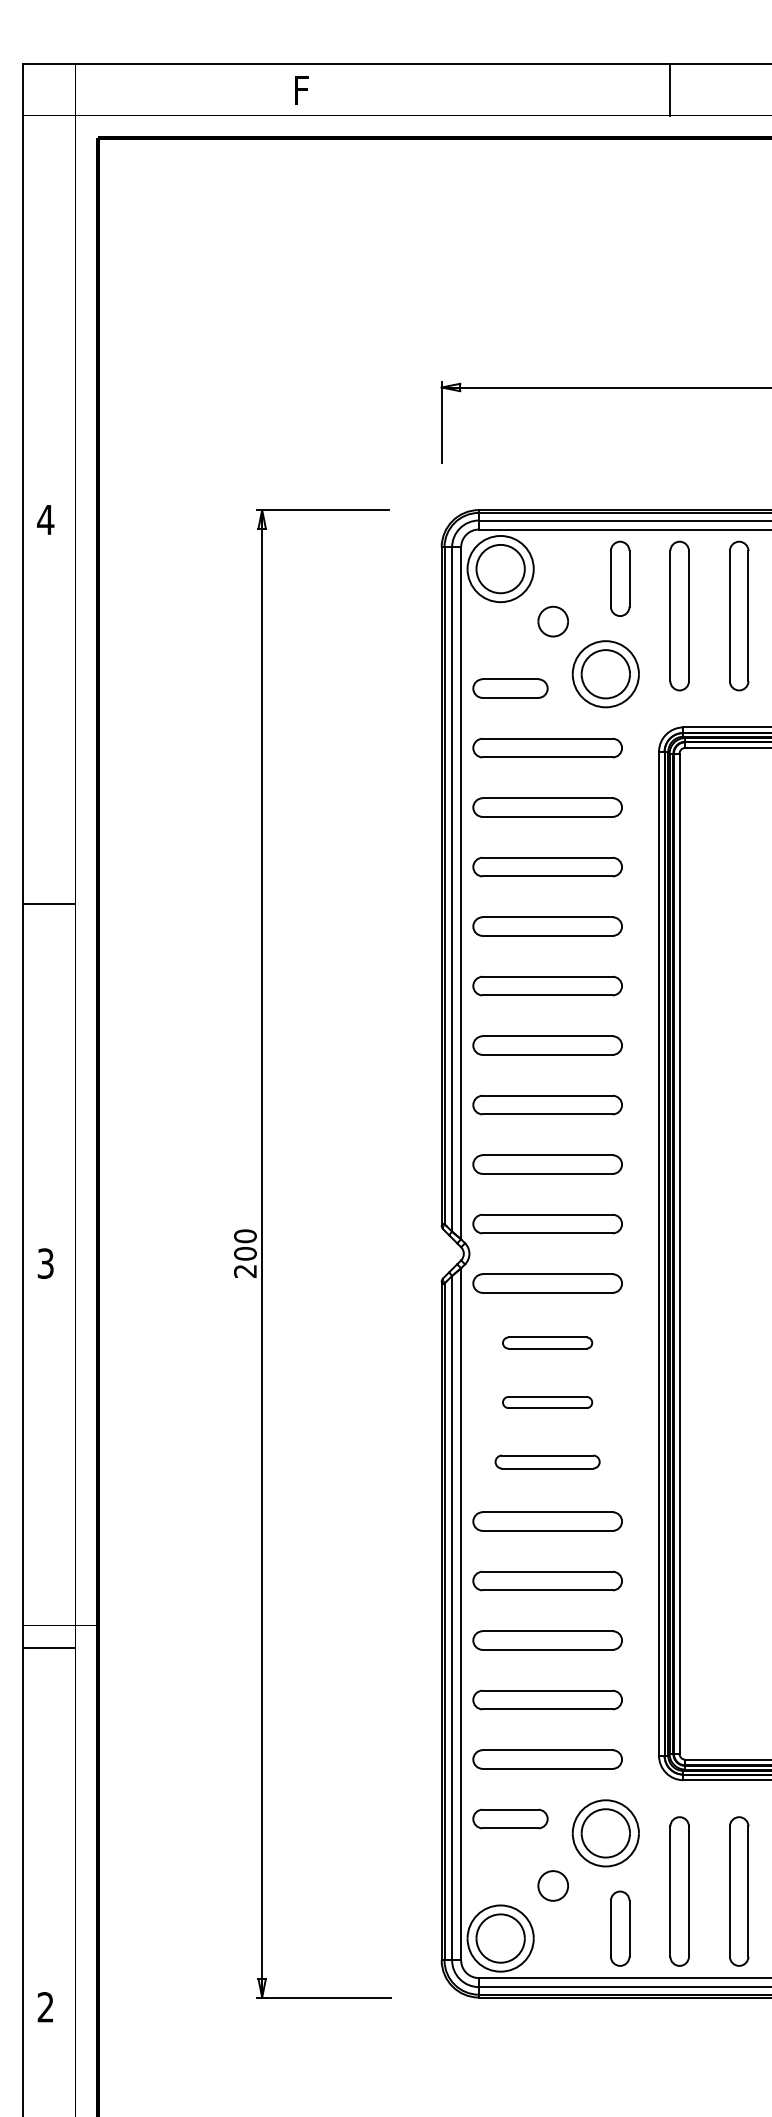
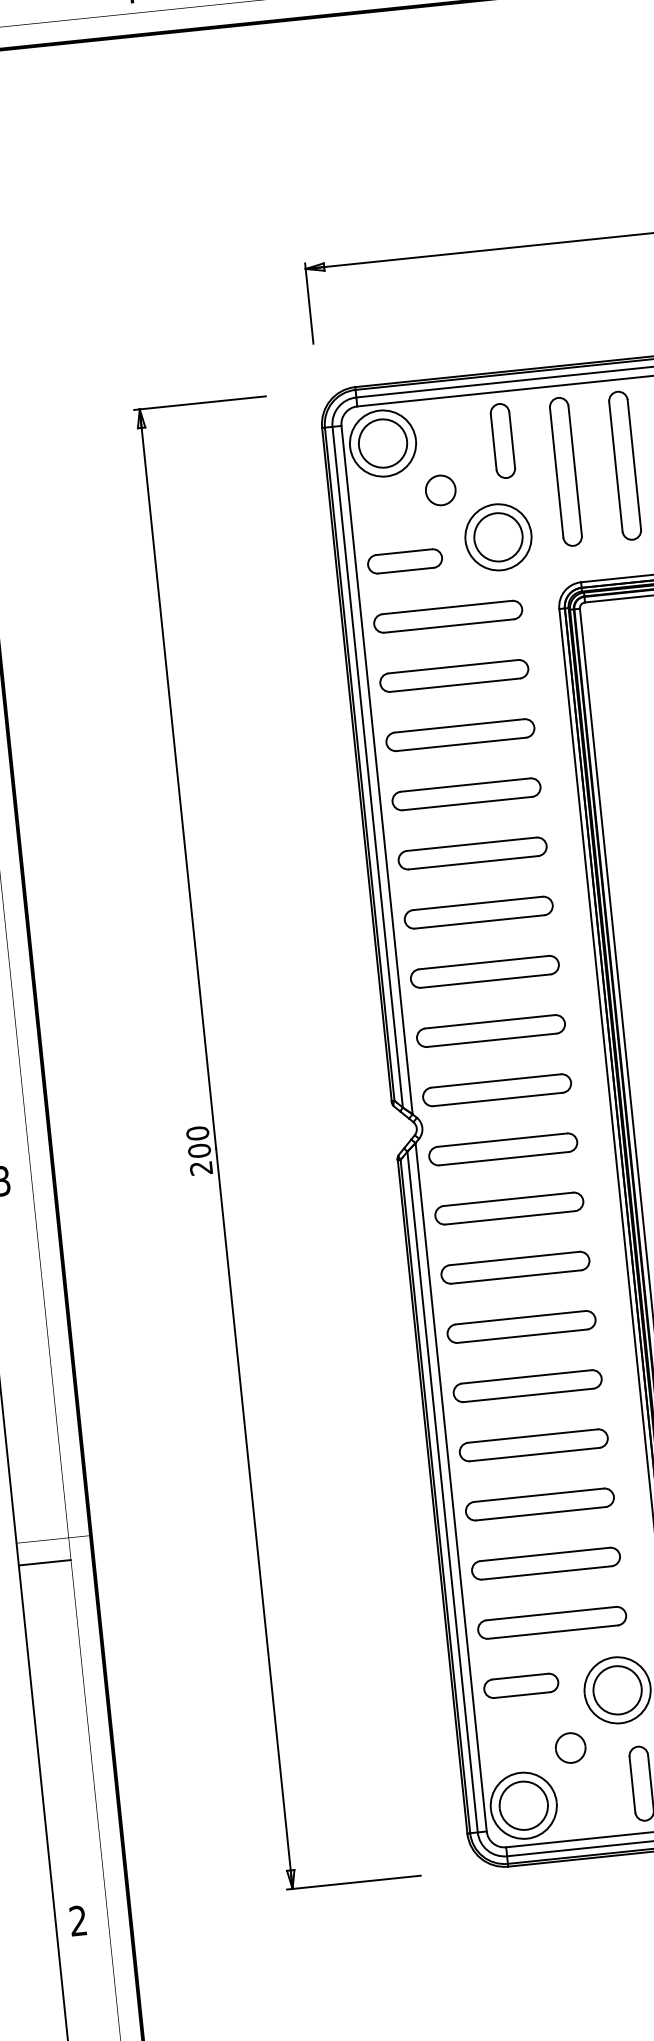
part: (547, 1342) -> (509, 1208), size x1.67
part: (547, 1402) -> (515, 1267), size x1.67
part: (547, 1461) -> (521, 1326), size x1.43

